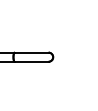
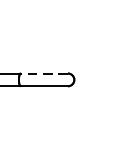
line: (31, 52) -> (44, 73), solid -> dashed

